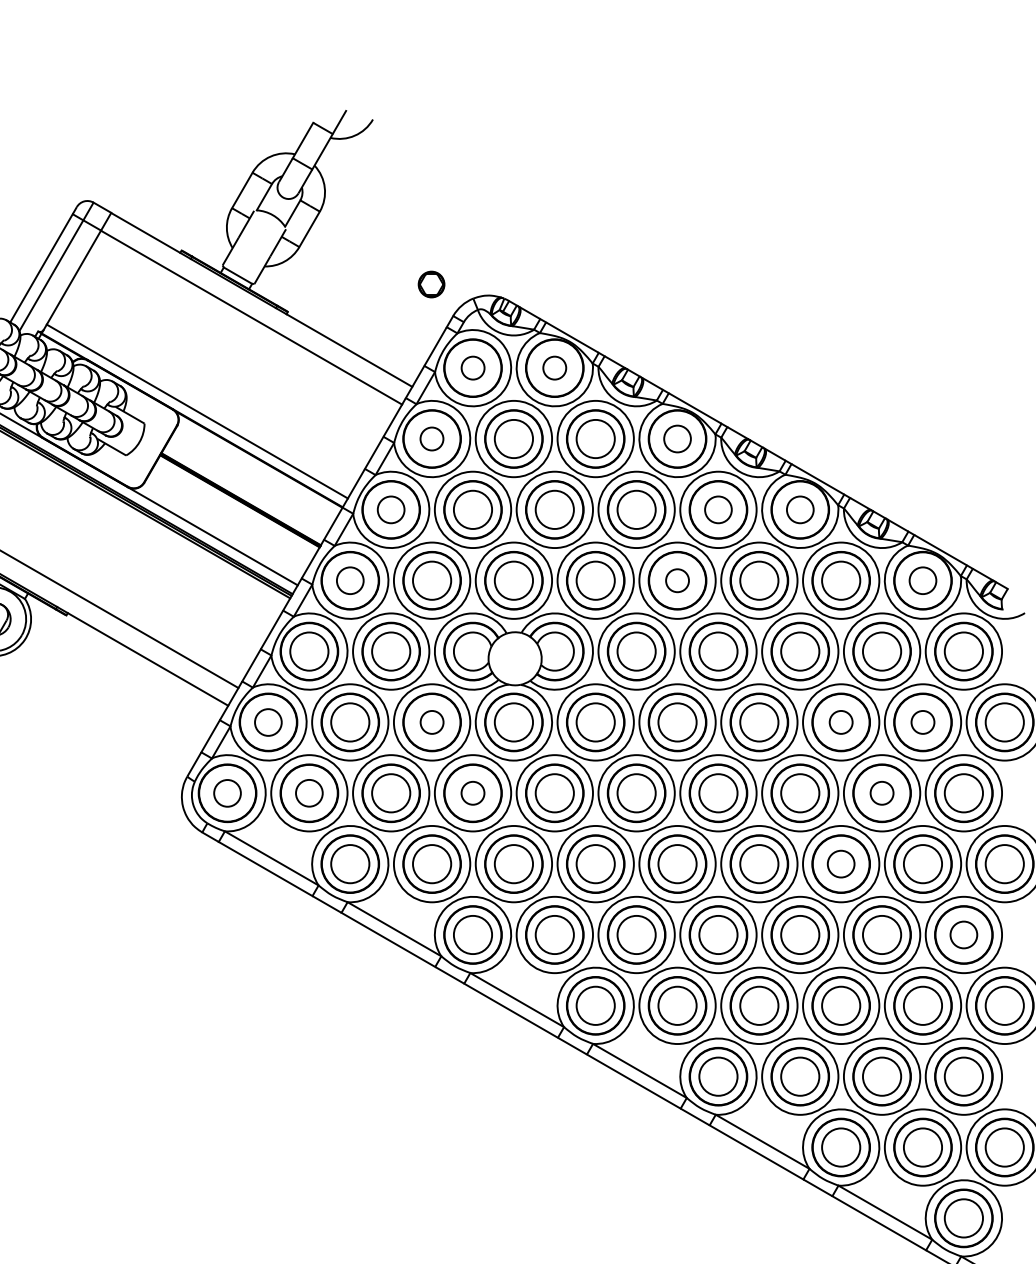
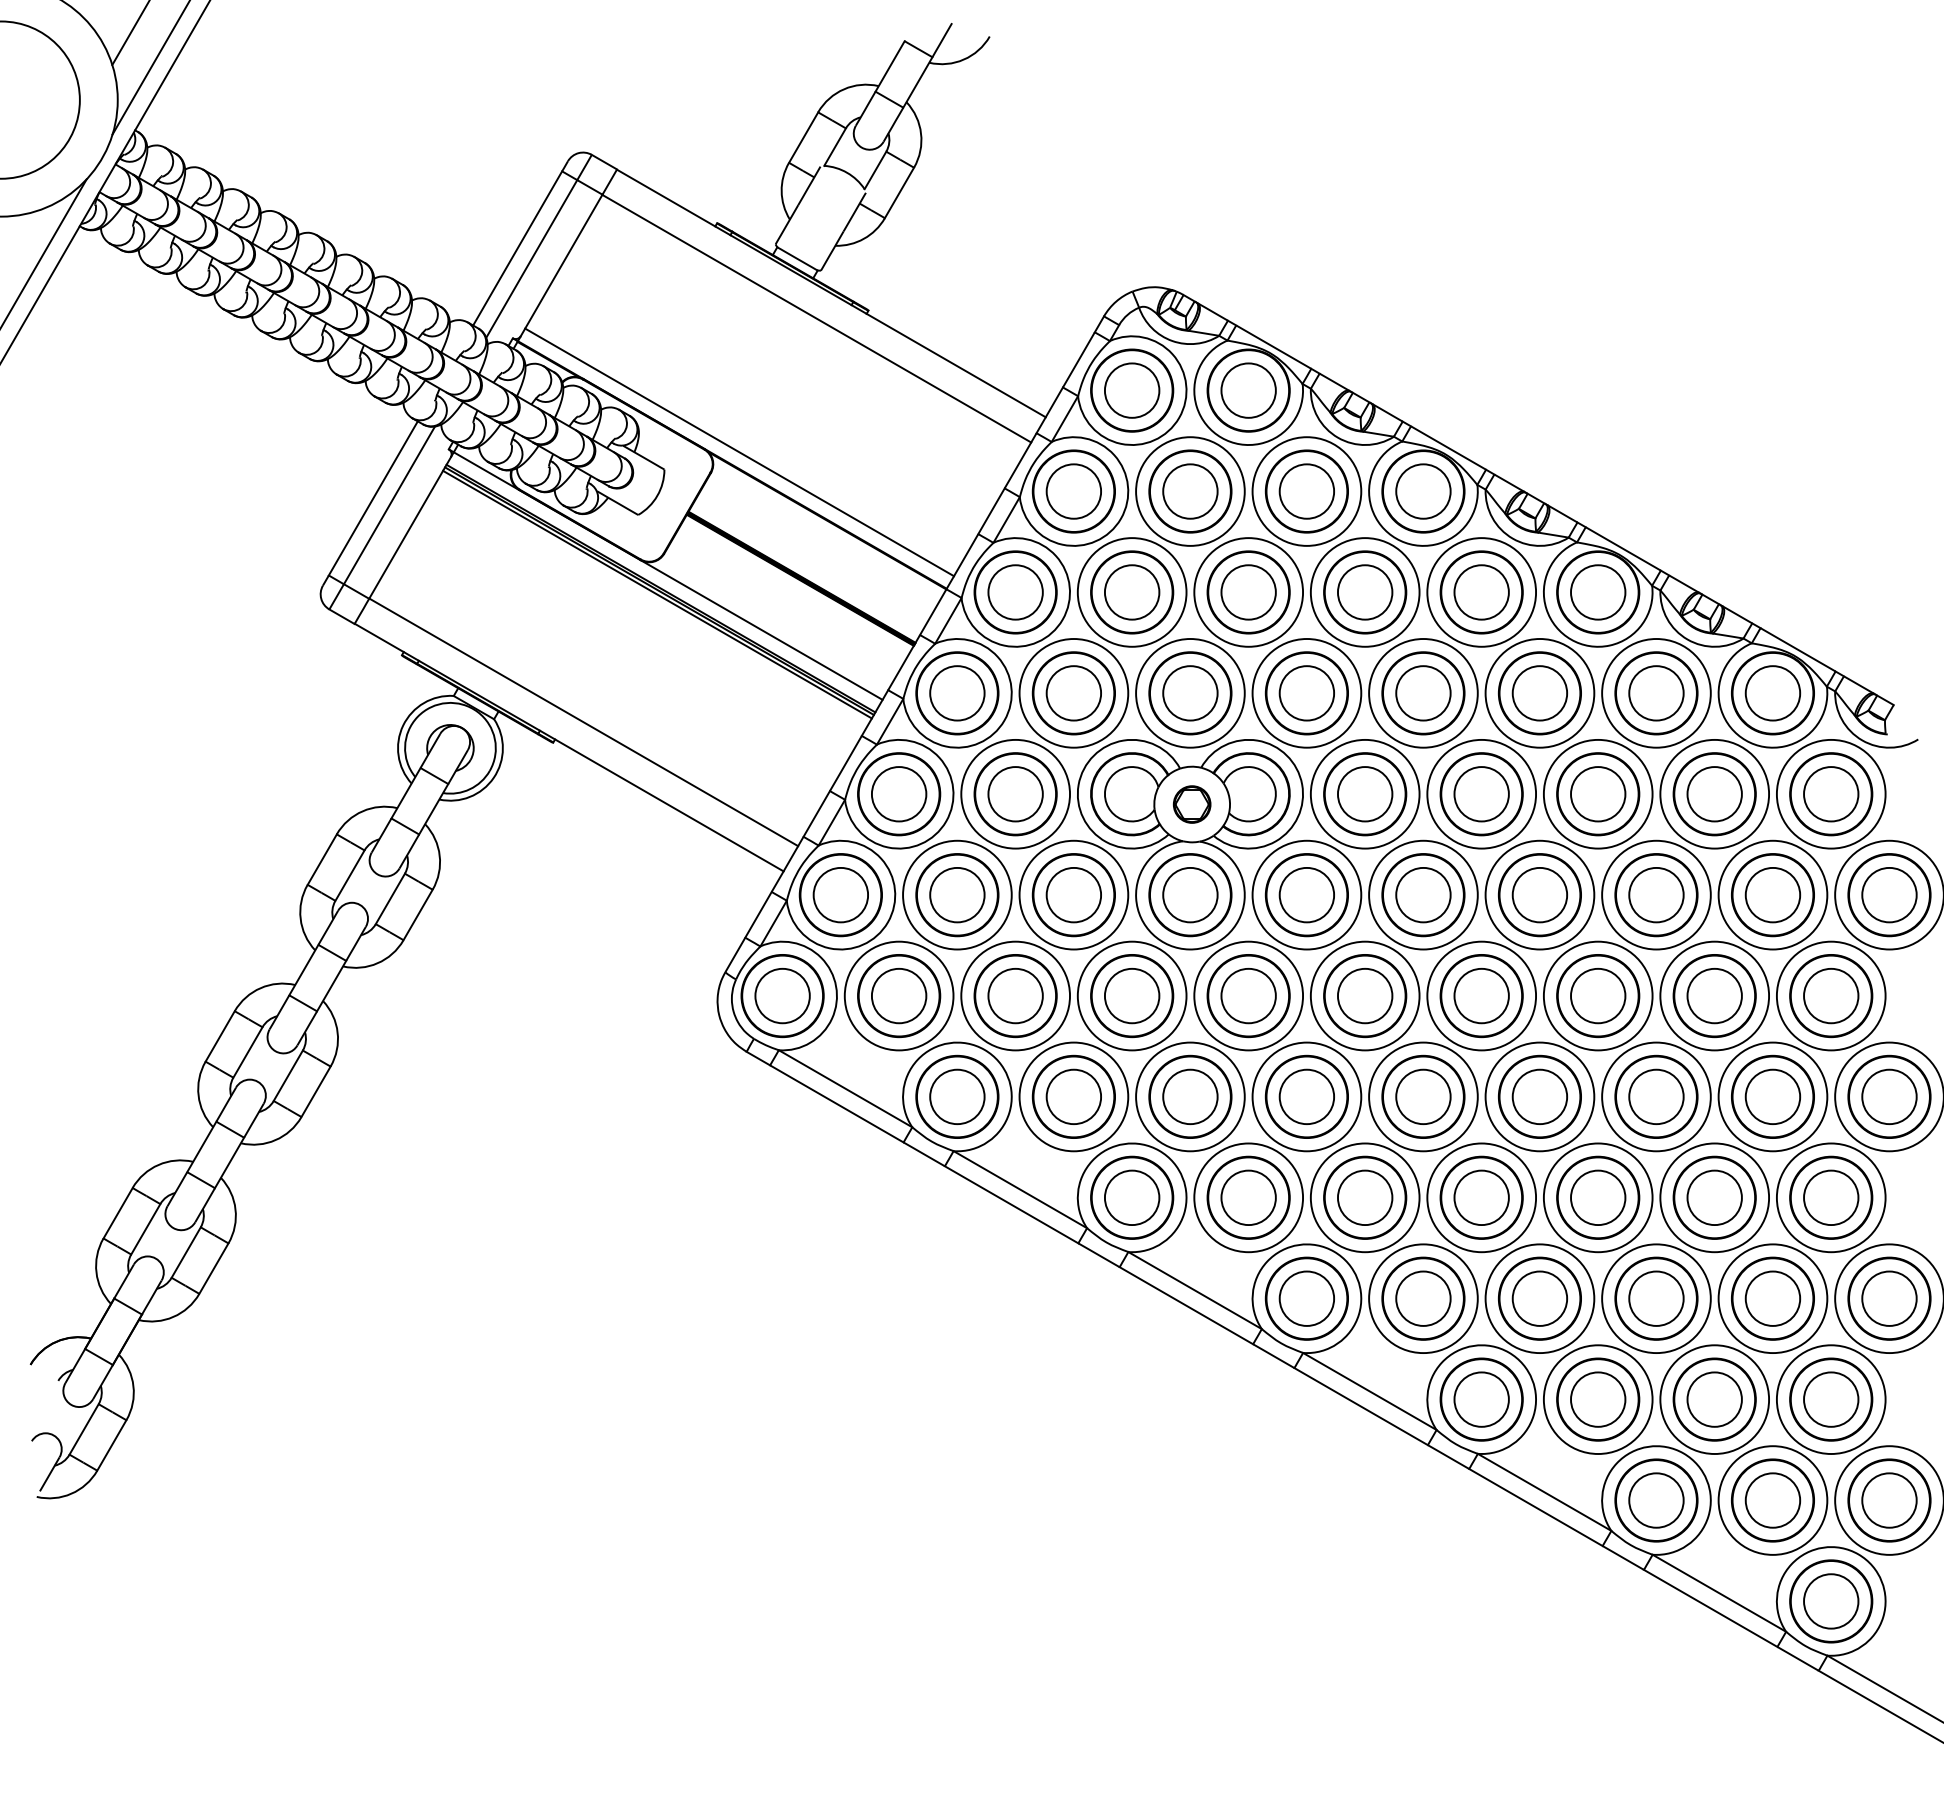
part: (431, 284) -> (1191, 804), moved
circle: (473, 368) -> (1132, 390), size x1.67
circle: (554, 368) -> (1248, 390), size x1.67
circle: (431, 439) -> (1073, 491), size x1.67
circle: (677, 439) -> (1423, 491), size x1.43
circle: (391, 509) -> (1015, 592), size x1.43
circle: (718, 509) -> (1481, 592), size x1.43
circle: (800, 509) -> (1598, 592), size x1.43
circle: (350, 580) -> (957, 693), size x1.43
circle: (677, 580) -> (1423, 693), size x1.67
circle: (922, 580) -> (1772, 693), size x1.43
circle: (431, 721) -> (1073, 894), size x1.67
circle: (841, 721) -> (1656, 894), size x1.67
circle: (922, 721) -> (1772, 894), size x1.67
circle: (268, 722) -> (840, 895), size x1.43
circle: (308, 792) -> (898, 995), size x1.43
circle: (472, 792) -> (1131, 995), size x1.67
circle: (881, 792) -> (1714, 995), size x1.67
circle: (227, 793) -> (782, 996), size x1.43
circle: (841, 863) -> (1656, 1096), size x1.43
circle: (964, 934) -> (1831, 1197), size x1.43

